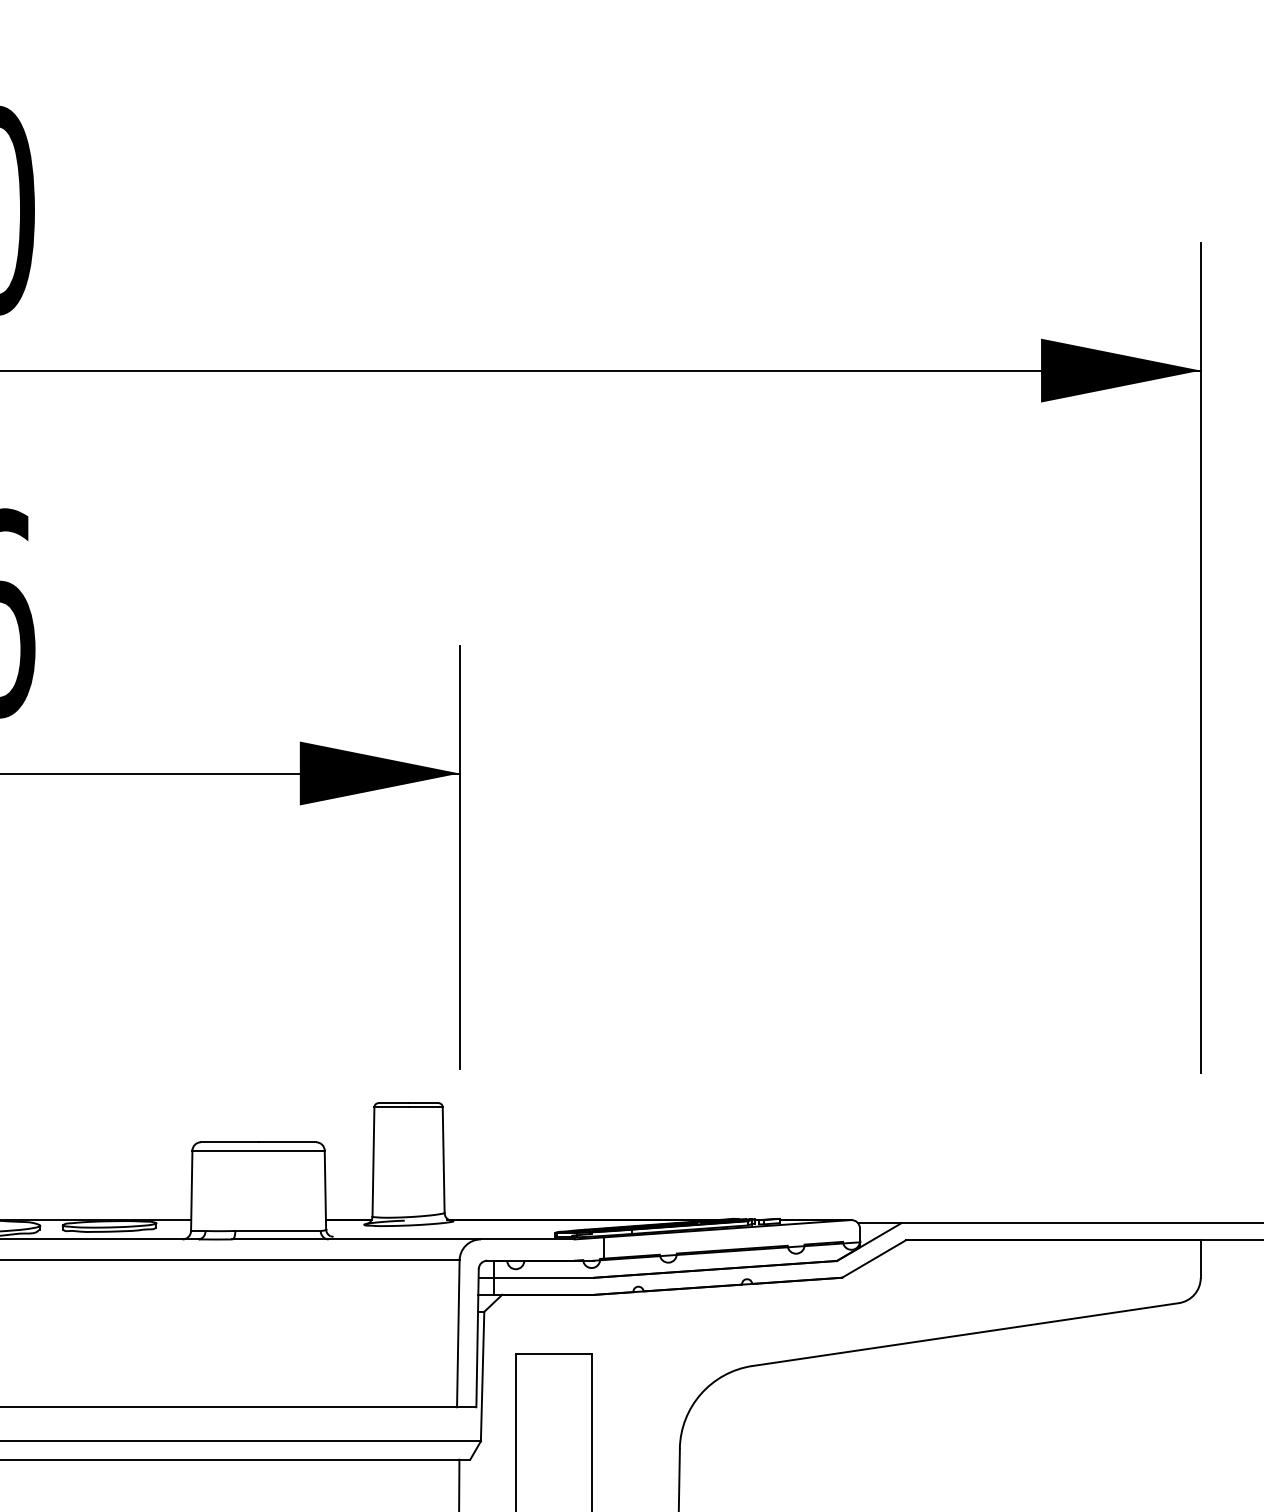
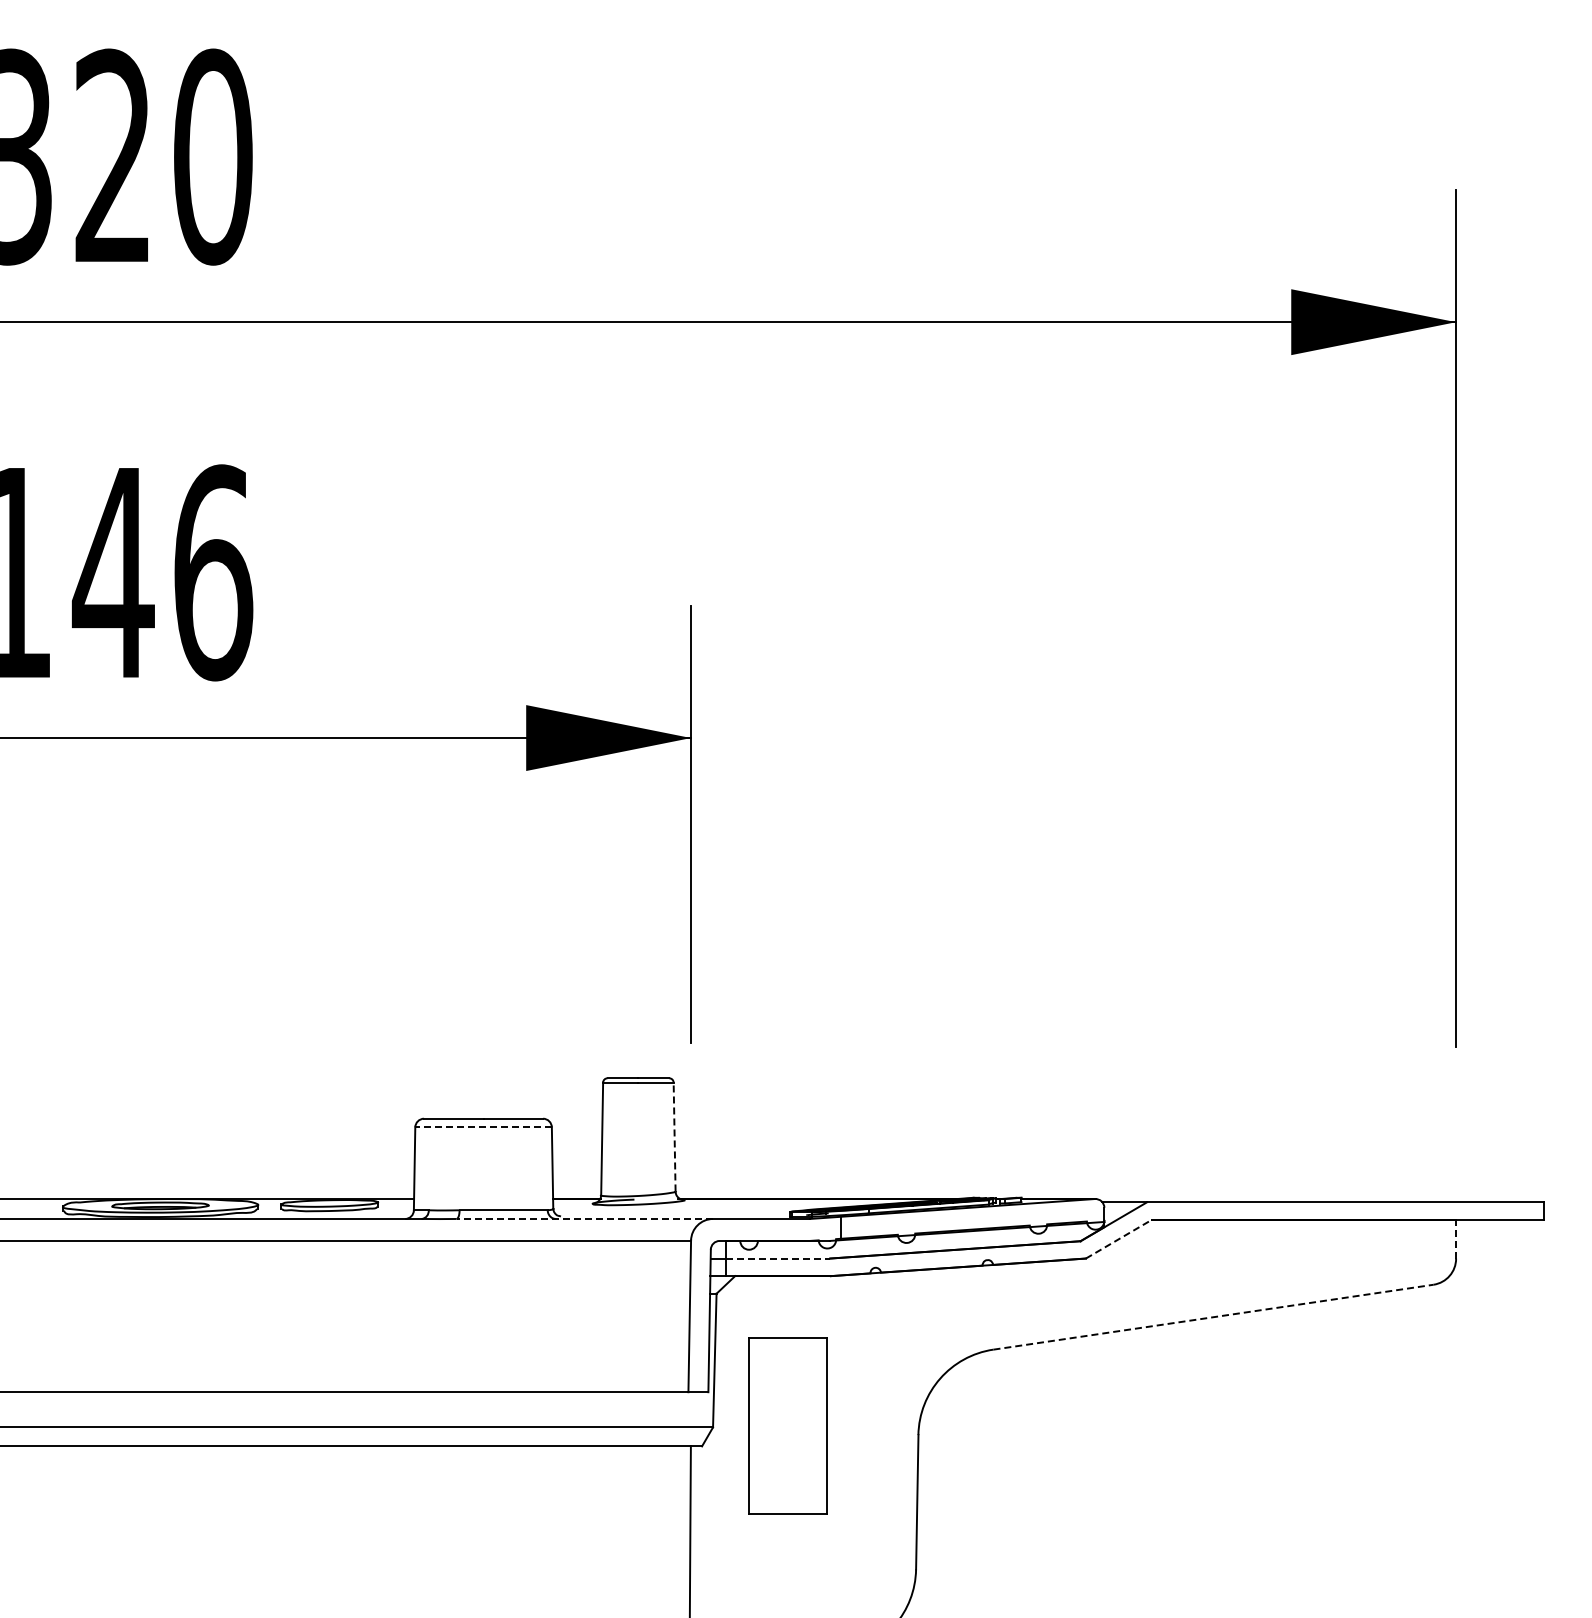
line: (258, 1150) -> (483, 1127), solid -> dashed
line: (443, 1159) -> (674, 1136), solid -> dashed
line: (356, 1238) -> (584, 1218), solid -> dashed
line: (874, 1258) -> (1119, 1238), solid -> dashed
line: (1201, 1258) -> (1456, 1238), solid -> dashed
line: (544, 1277) -> (778, 1258), solid -> dashed
line: (966, 1334) -> (1214, 1317), solid -> dashed

